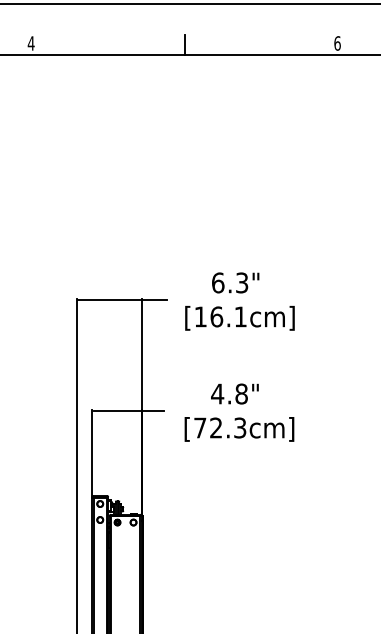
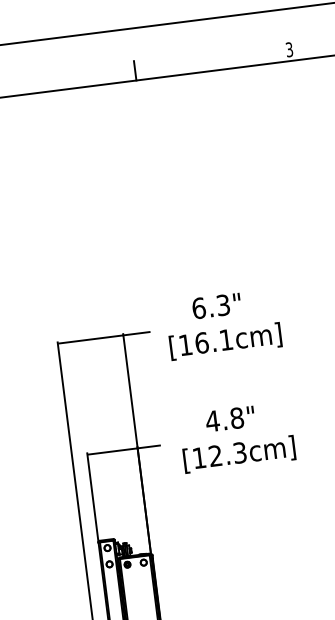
text: (337, 43) -> (289, 49), 6 -> 3
text: (200, 427) -> (199, 457), [72.3cm] -> [12.3cm]

